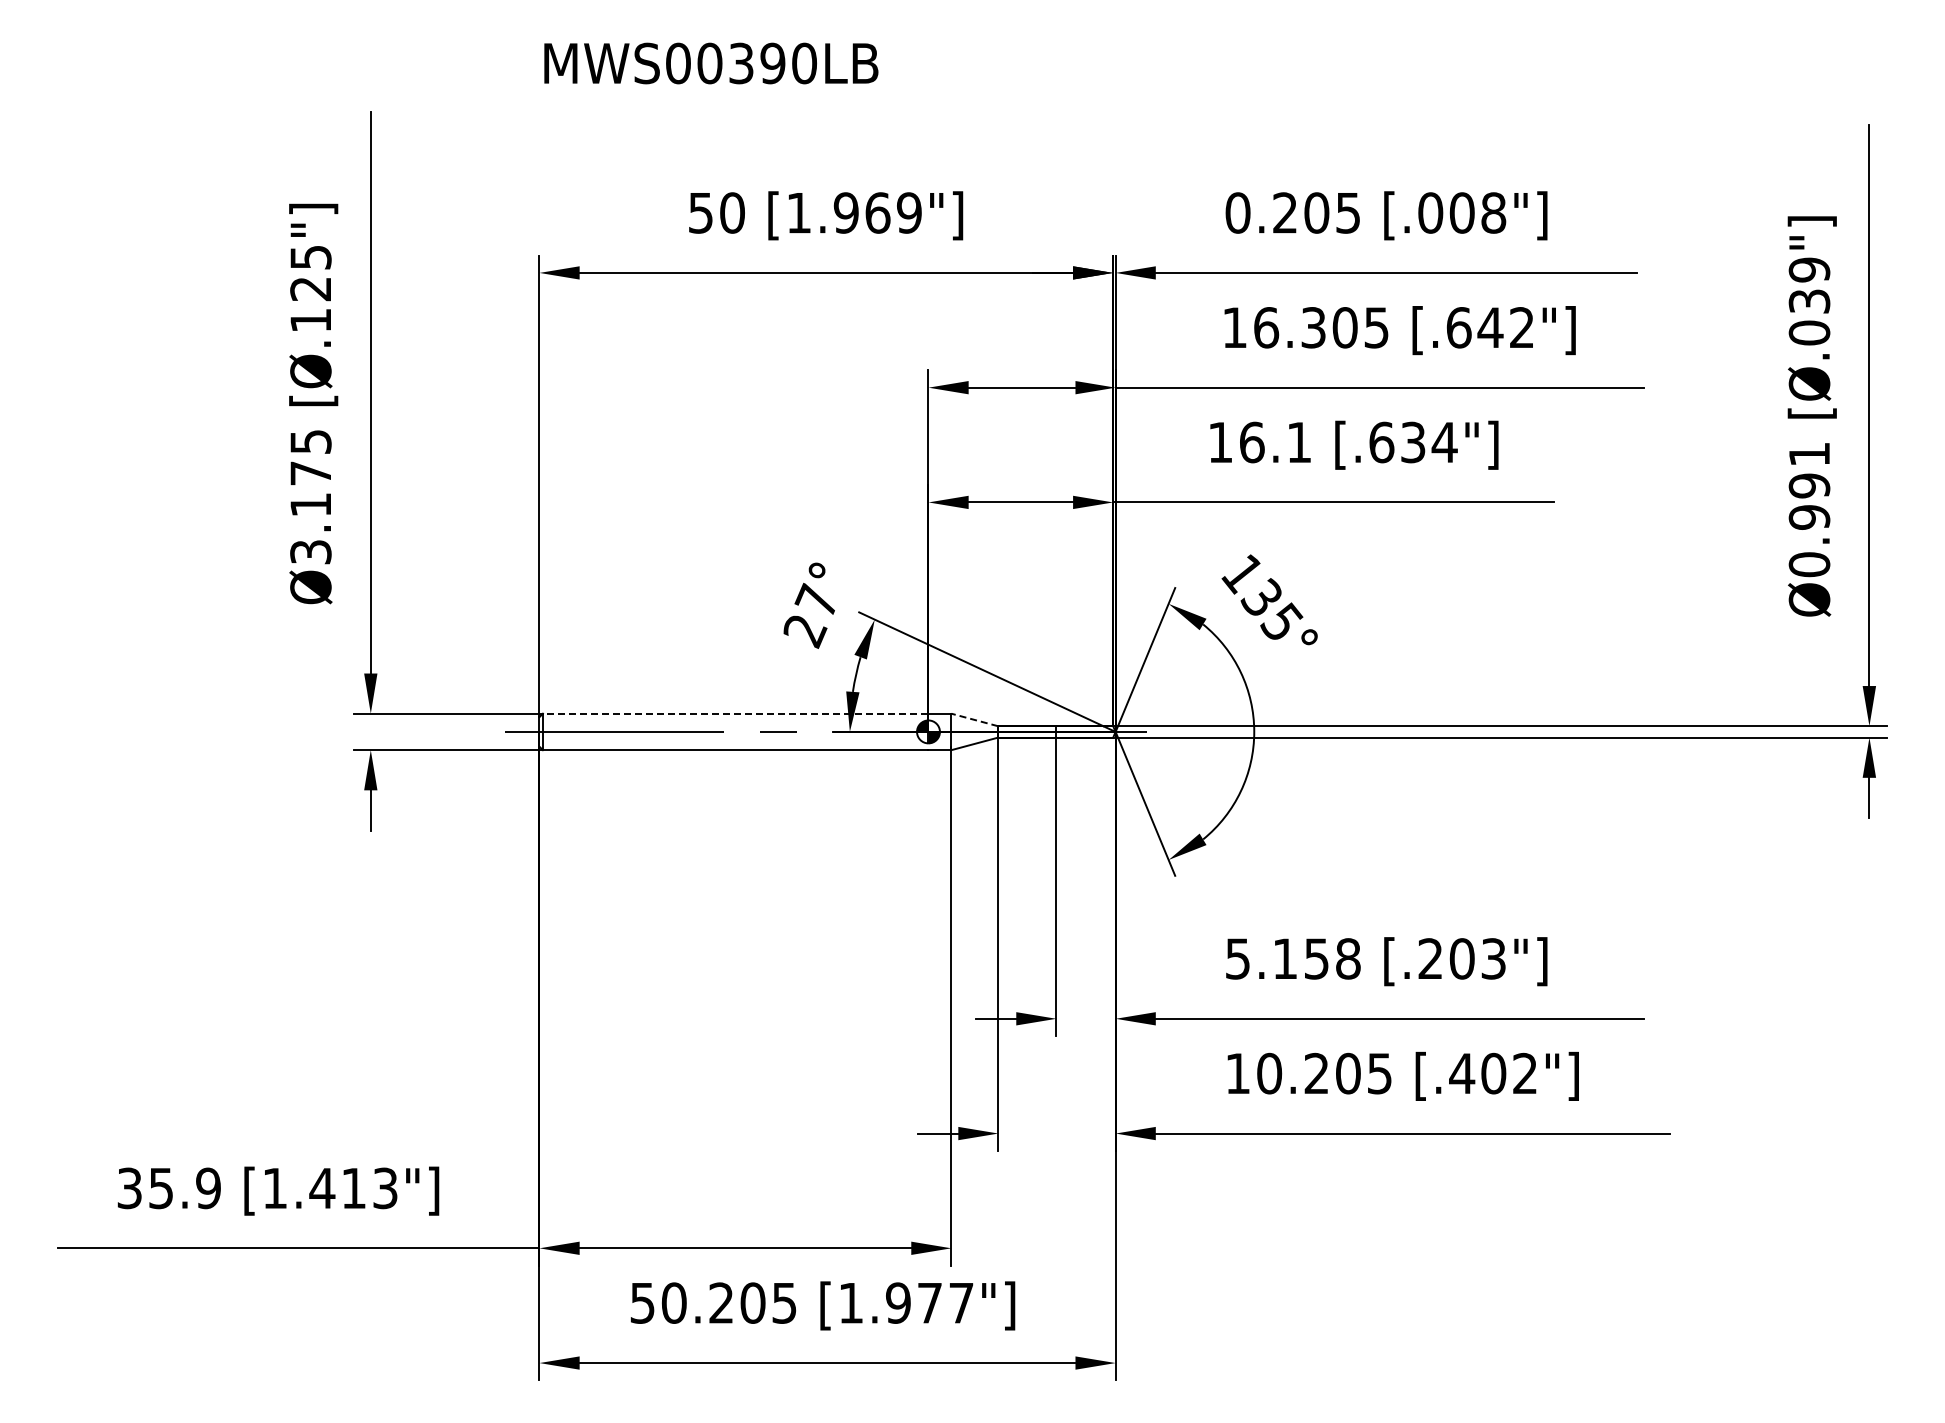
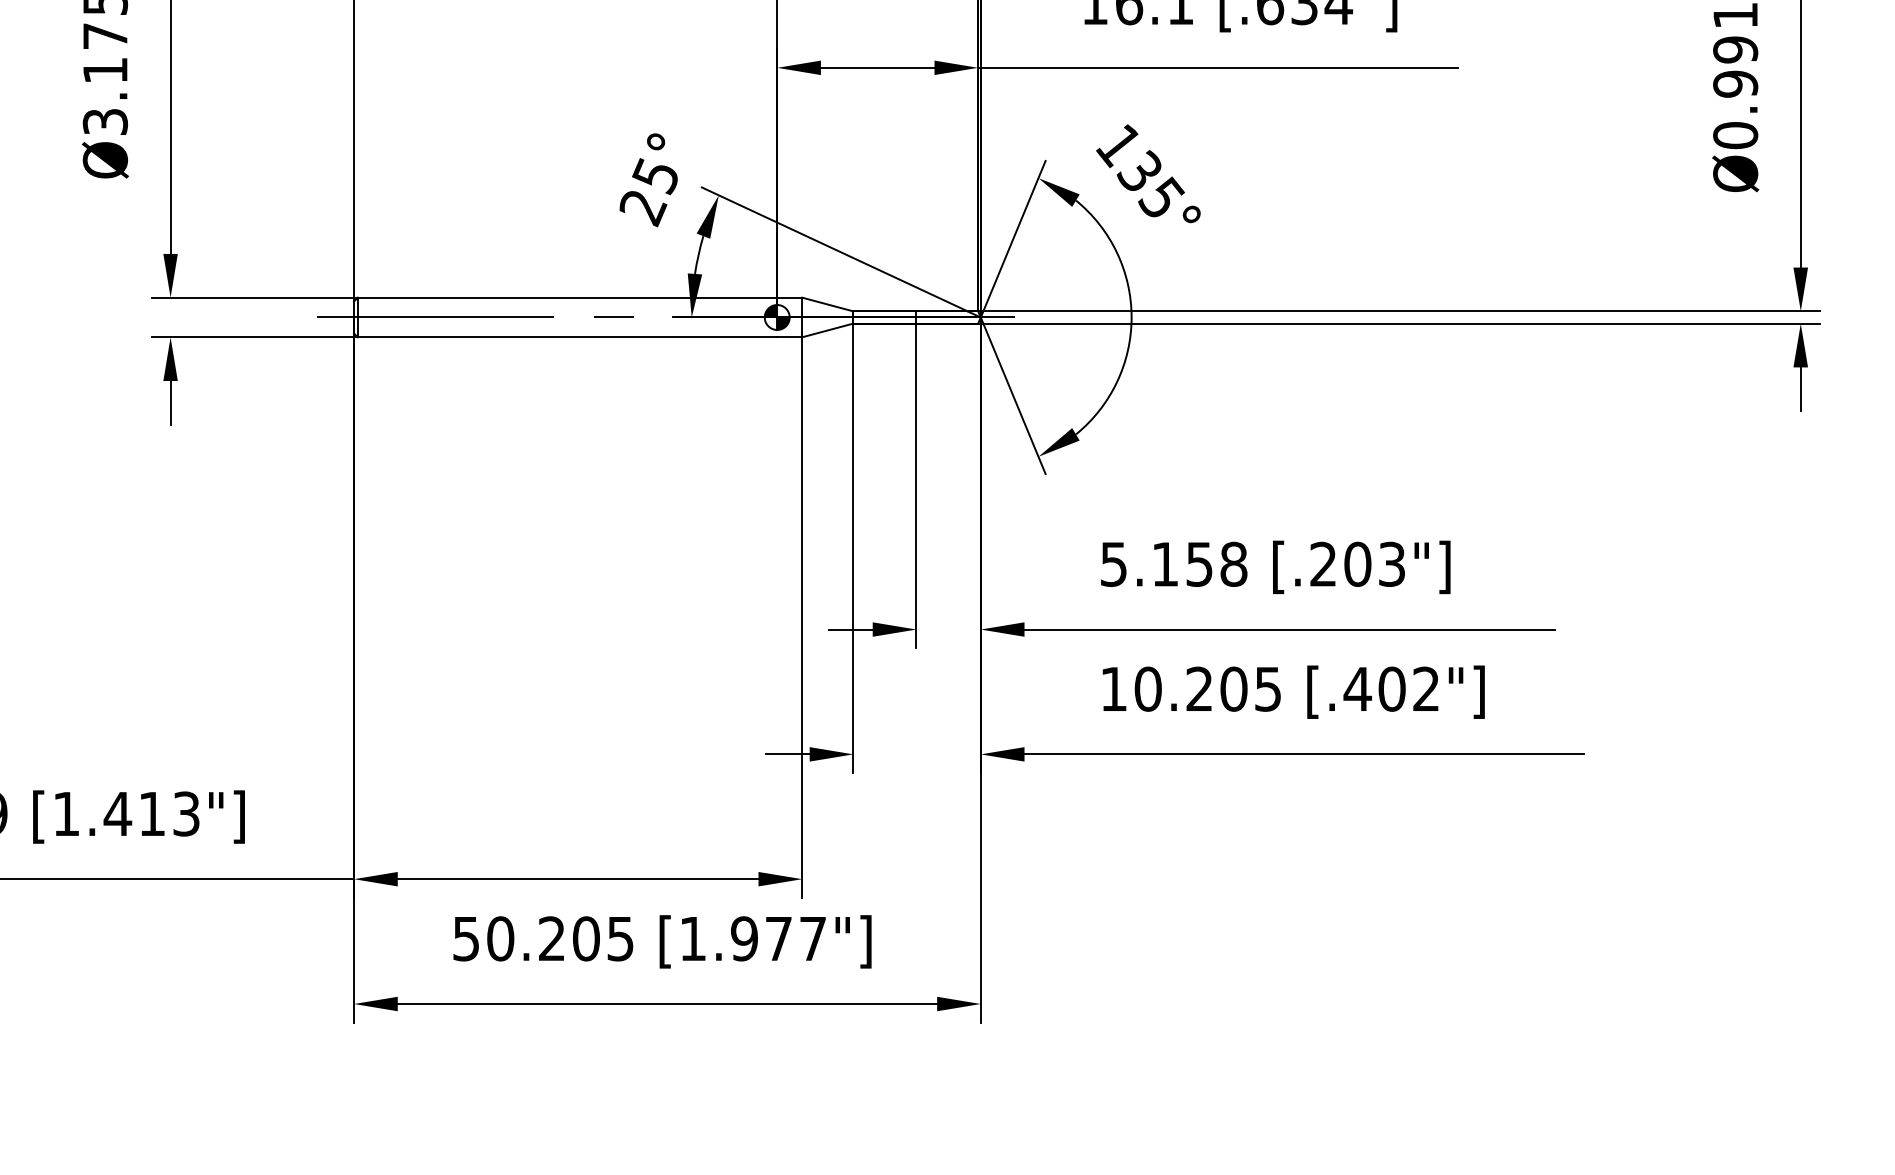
text: (815, 600) -> (654, 174), 27° -> 25°
line: (735, 713) -> (567, 297), dashed -> solid
line: (974, 719) -> (827, 303), dashed -> solid

